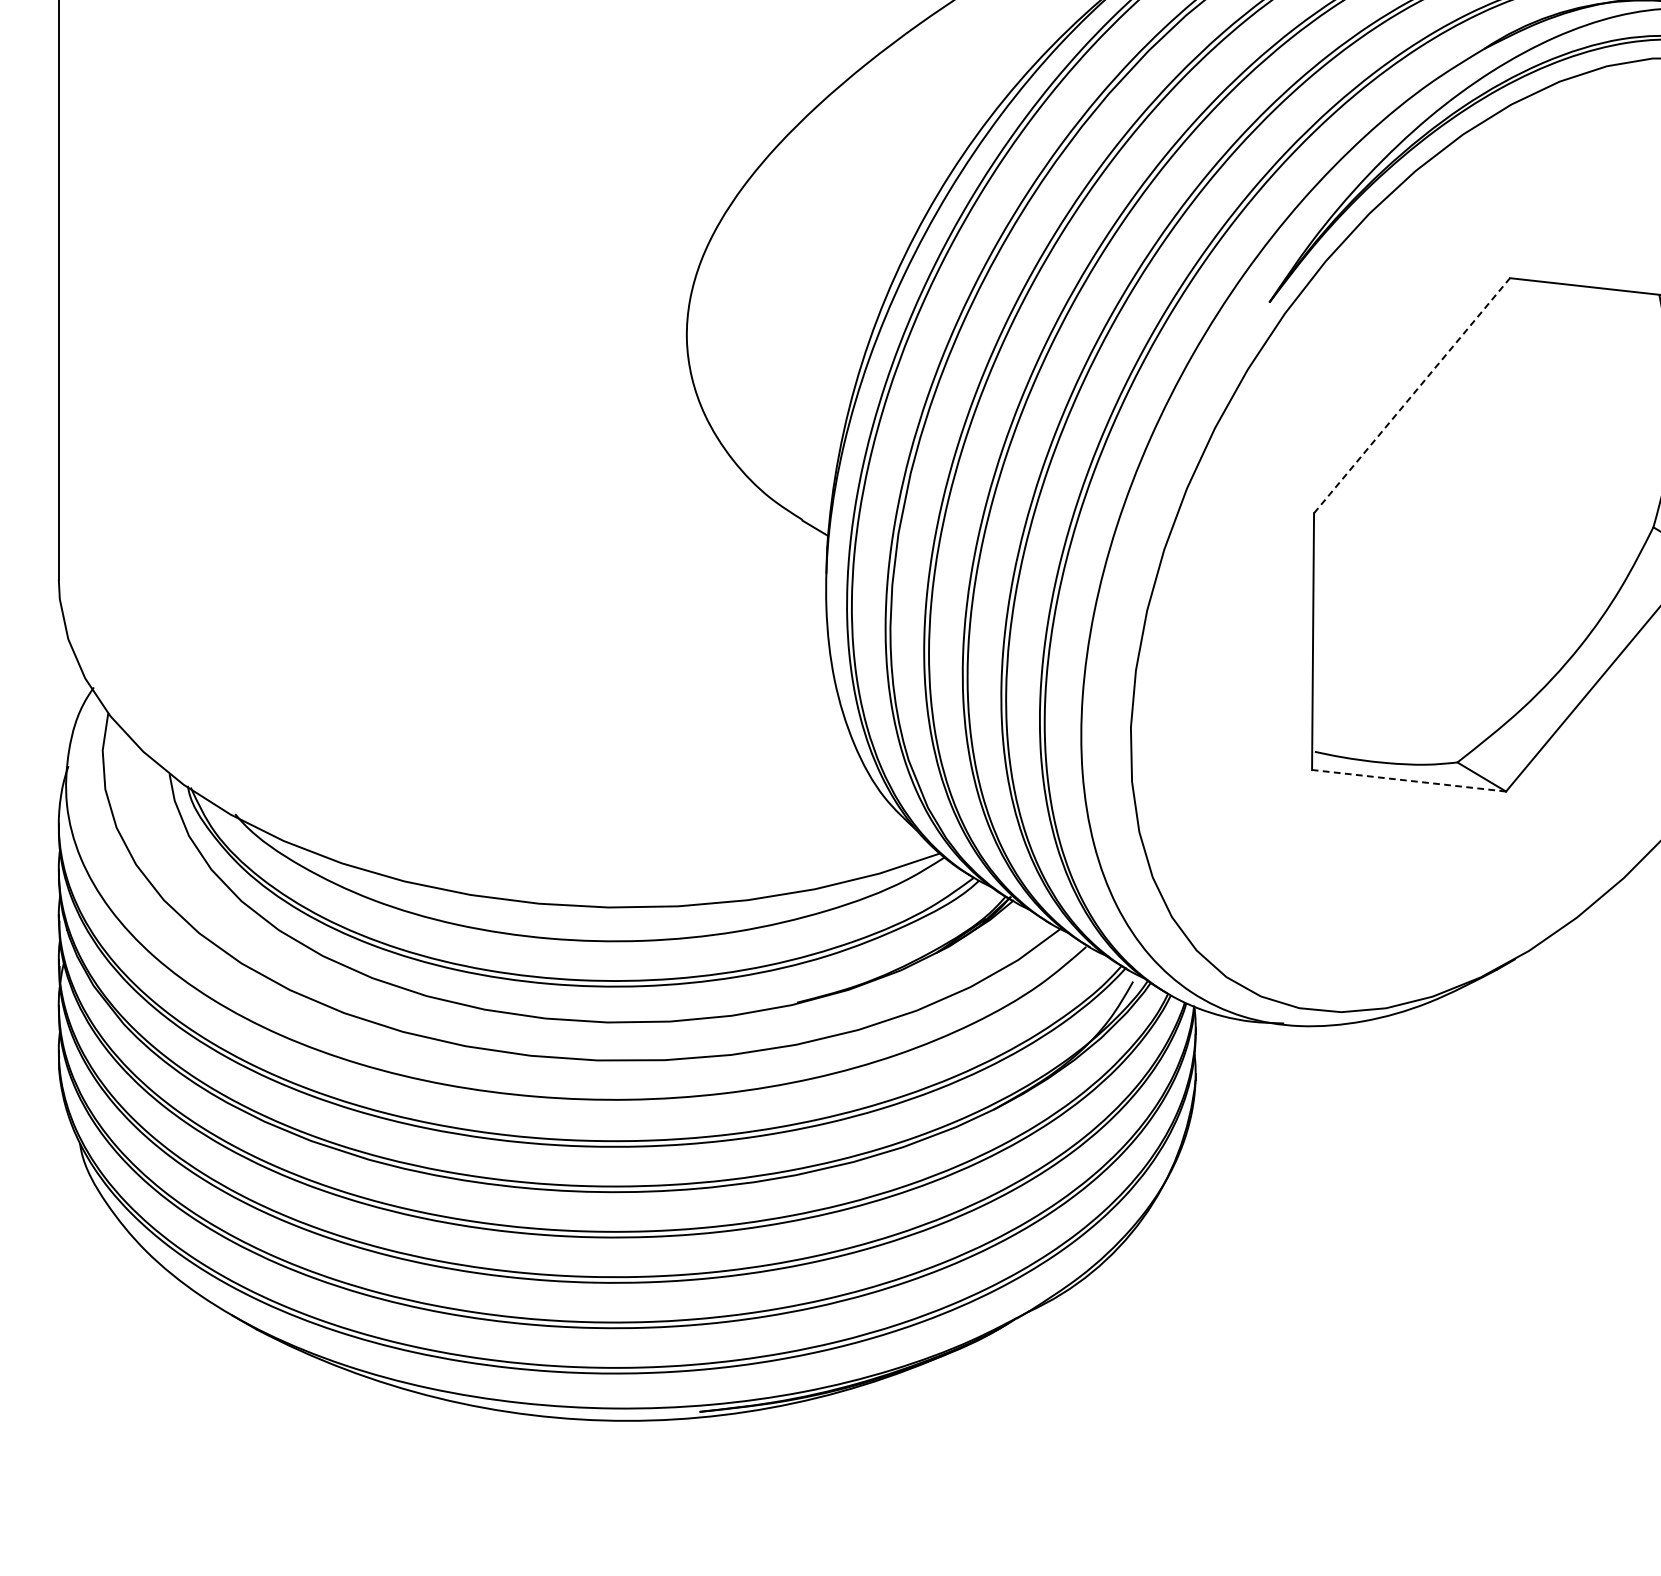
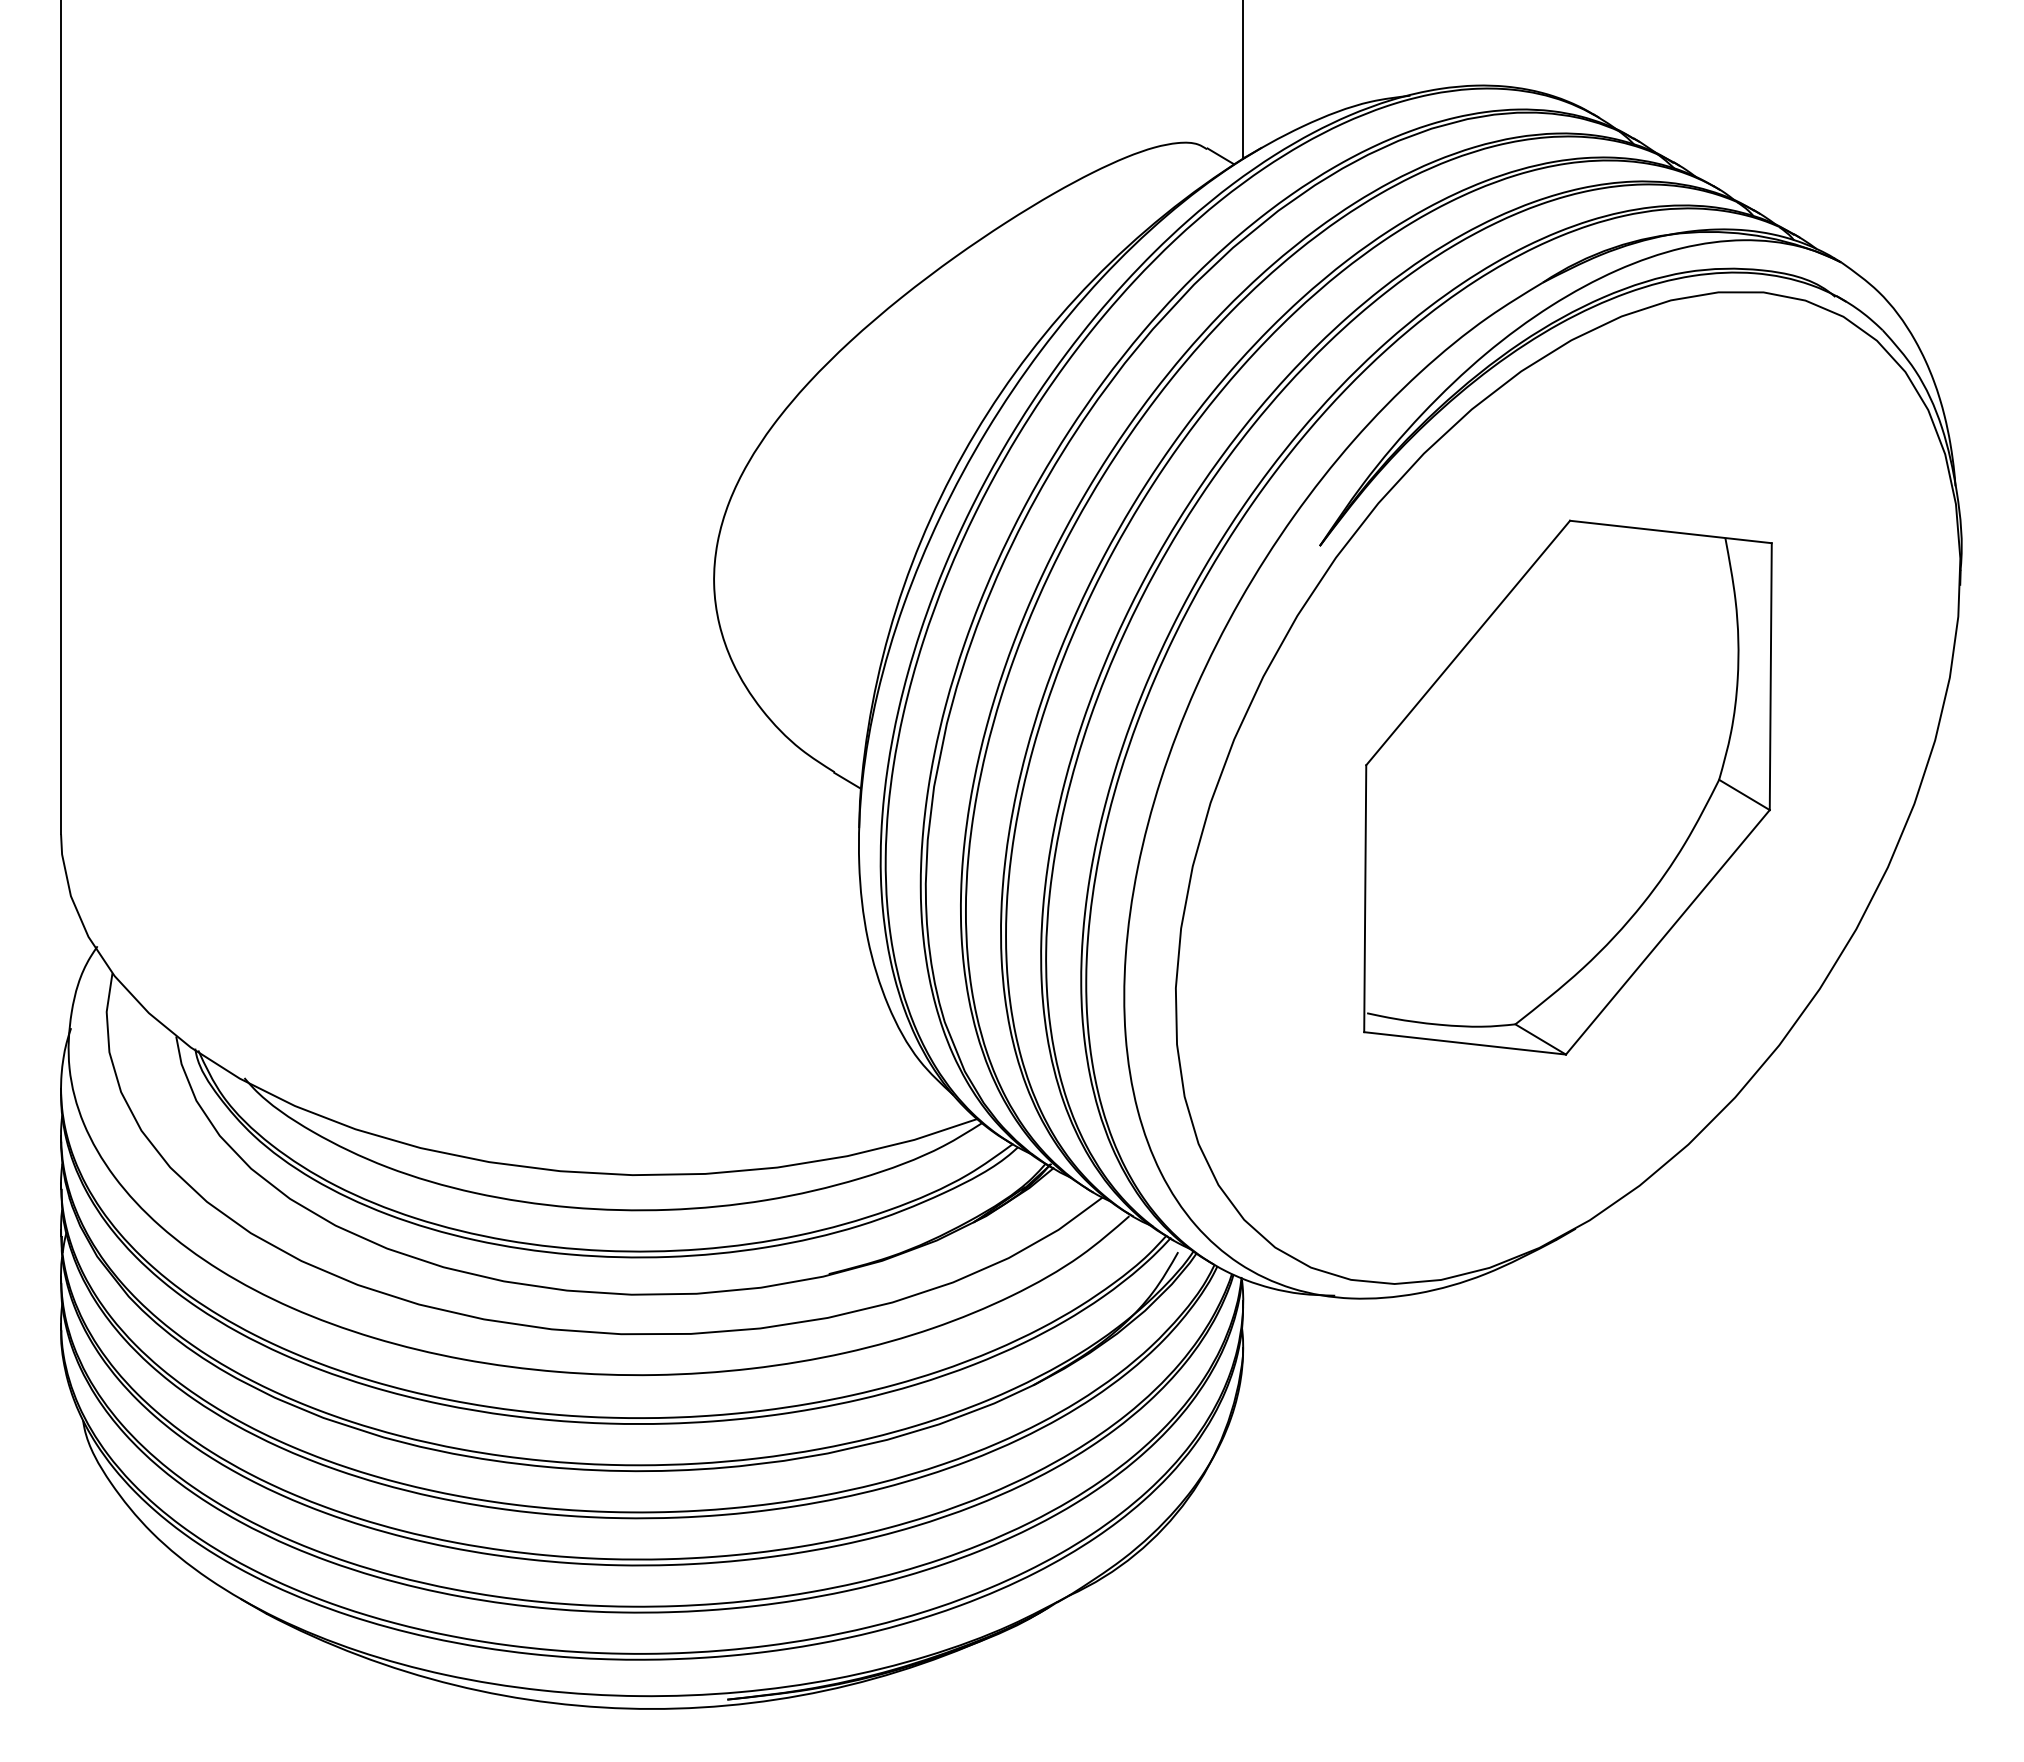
line: (1412, 395) -> (1468, 642), dashed -> solid
line: (1408, 780) -> (1464, 1043), dashed -> solid

